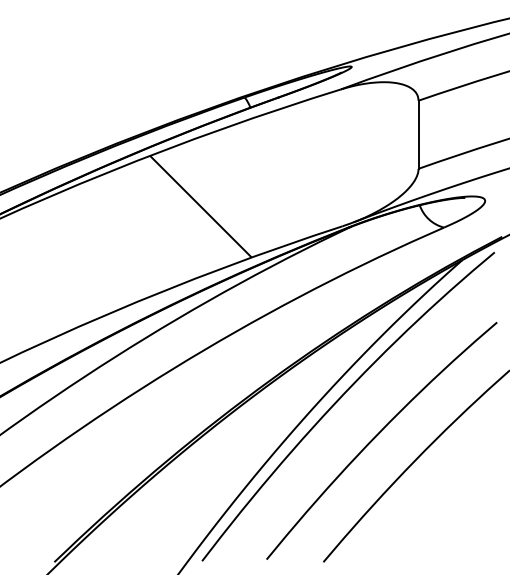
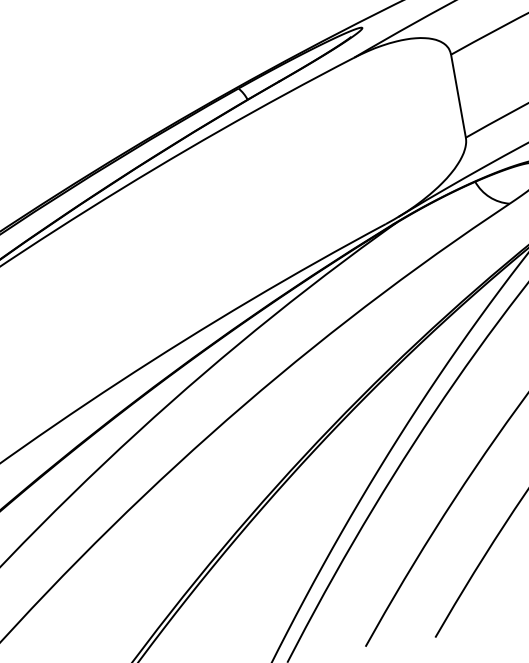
hatch: (200, 206) -> (208, 230), removed

